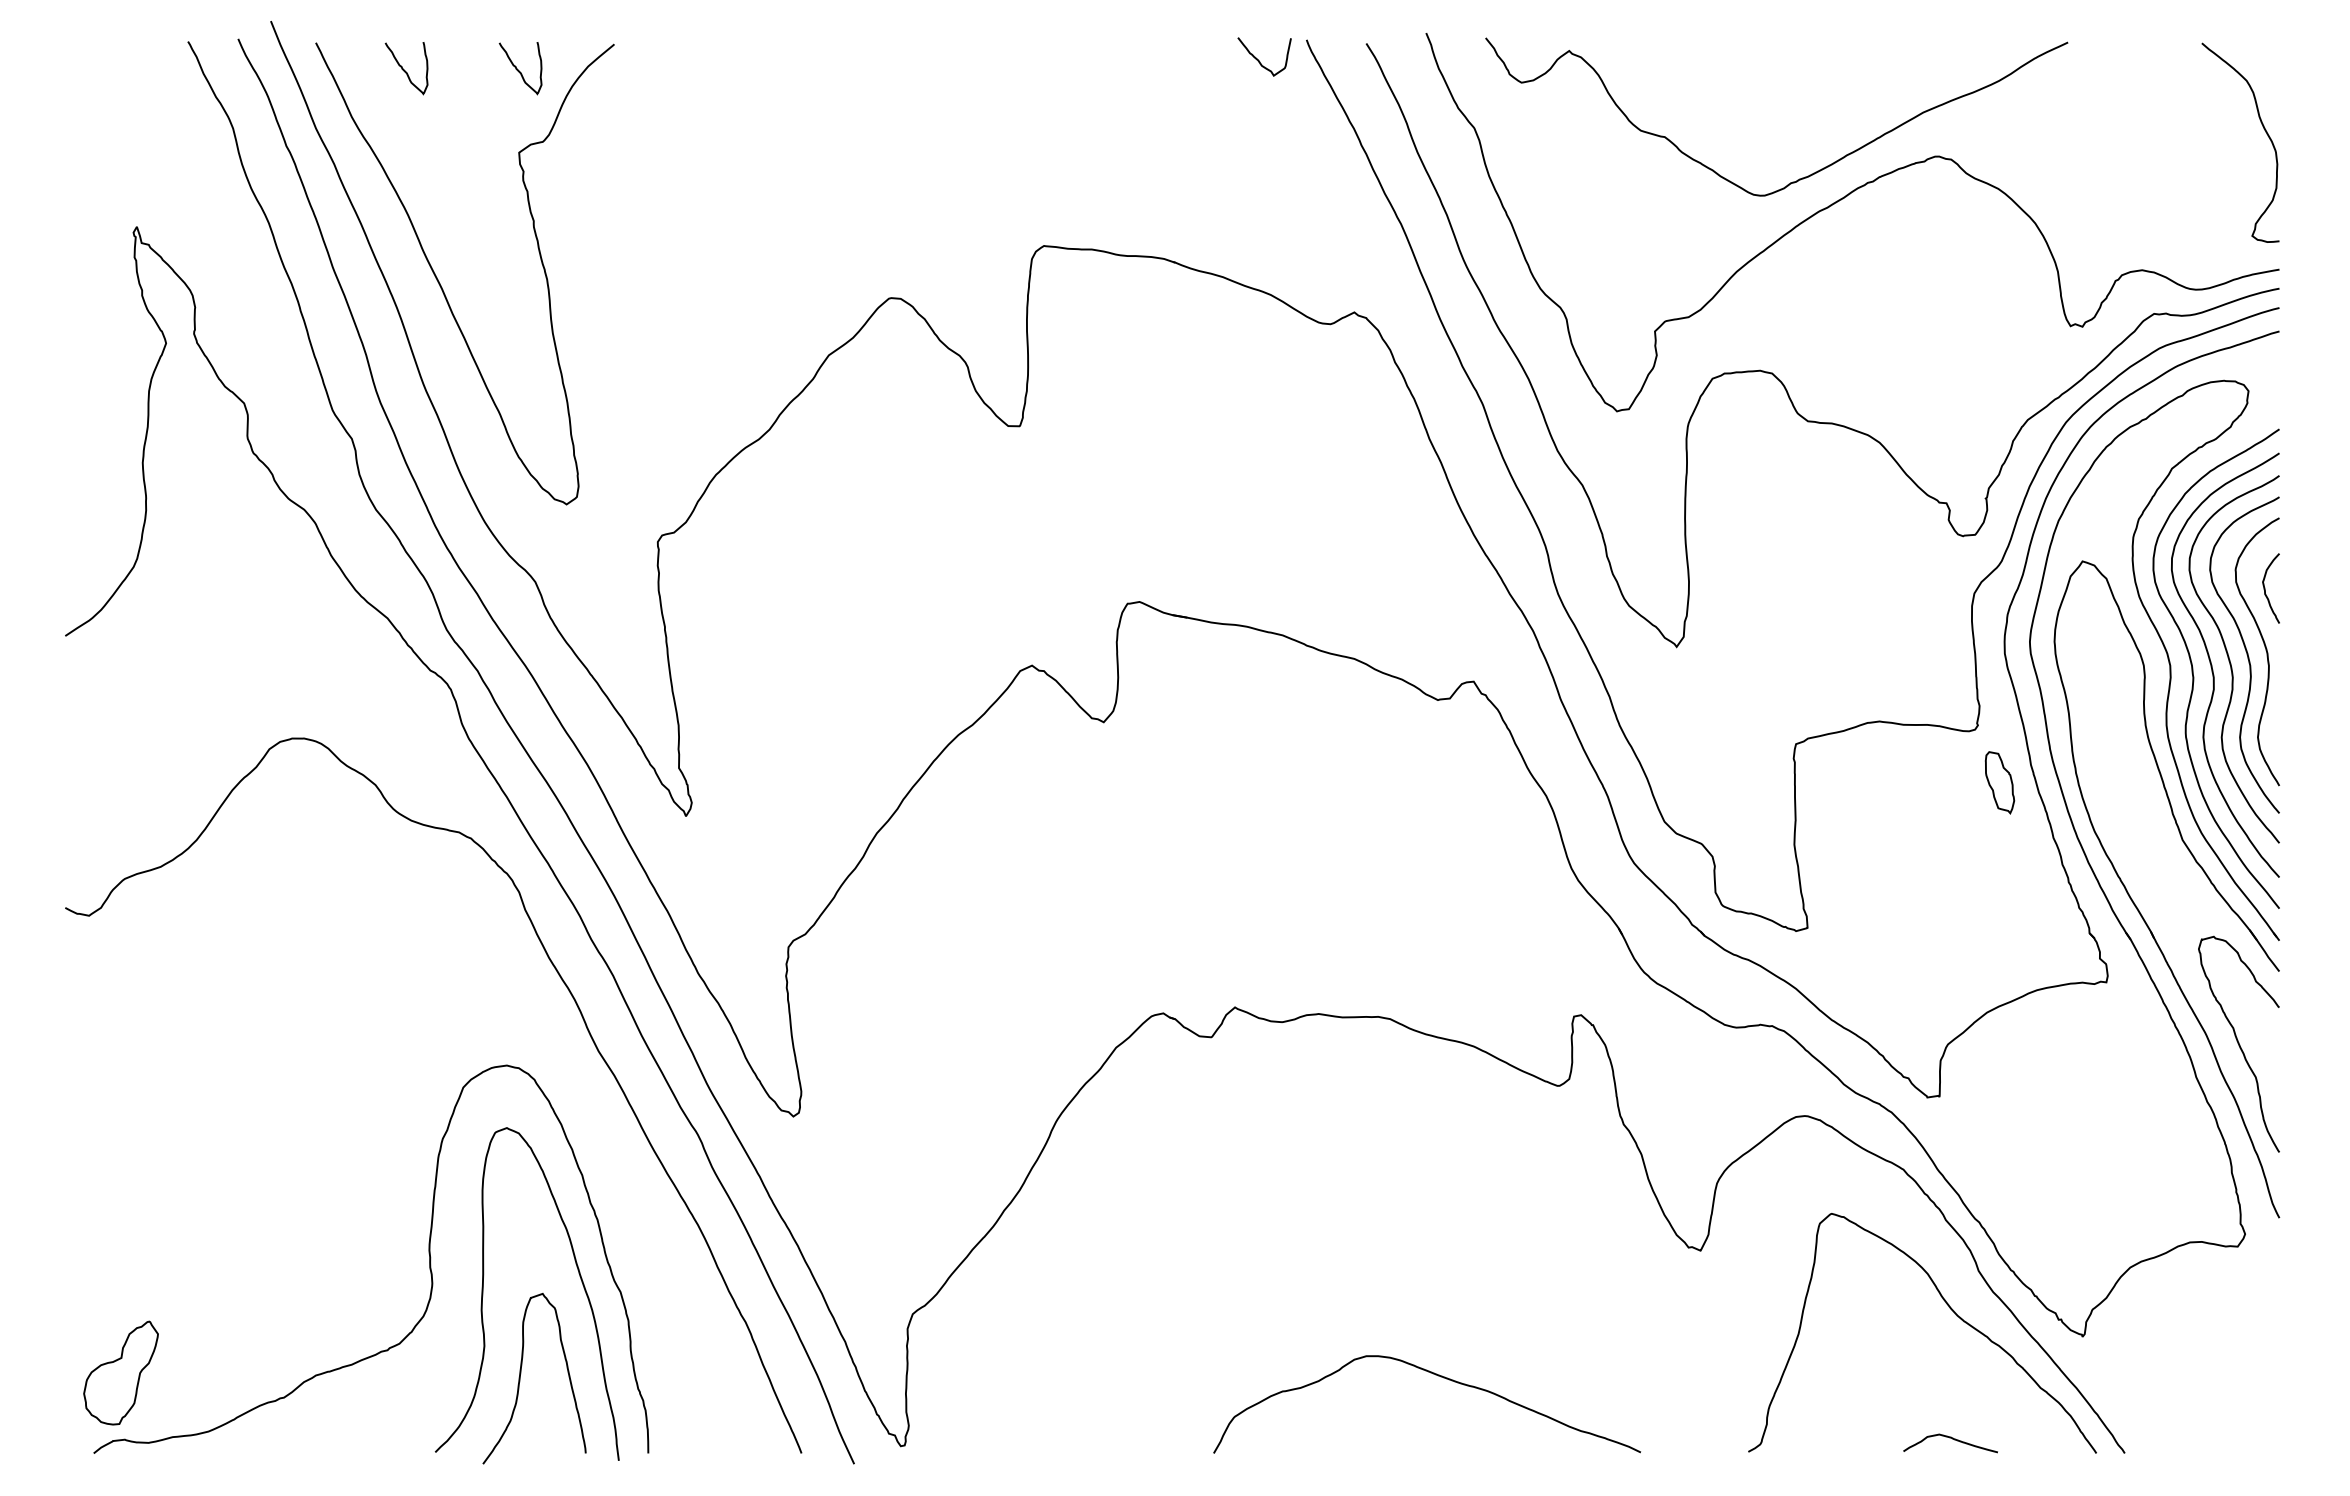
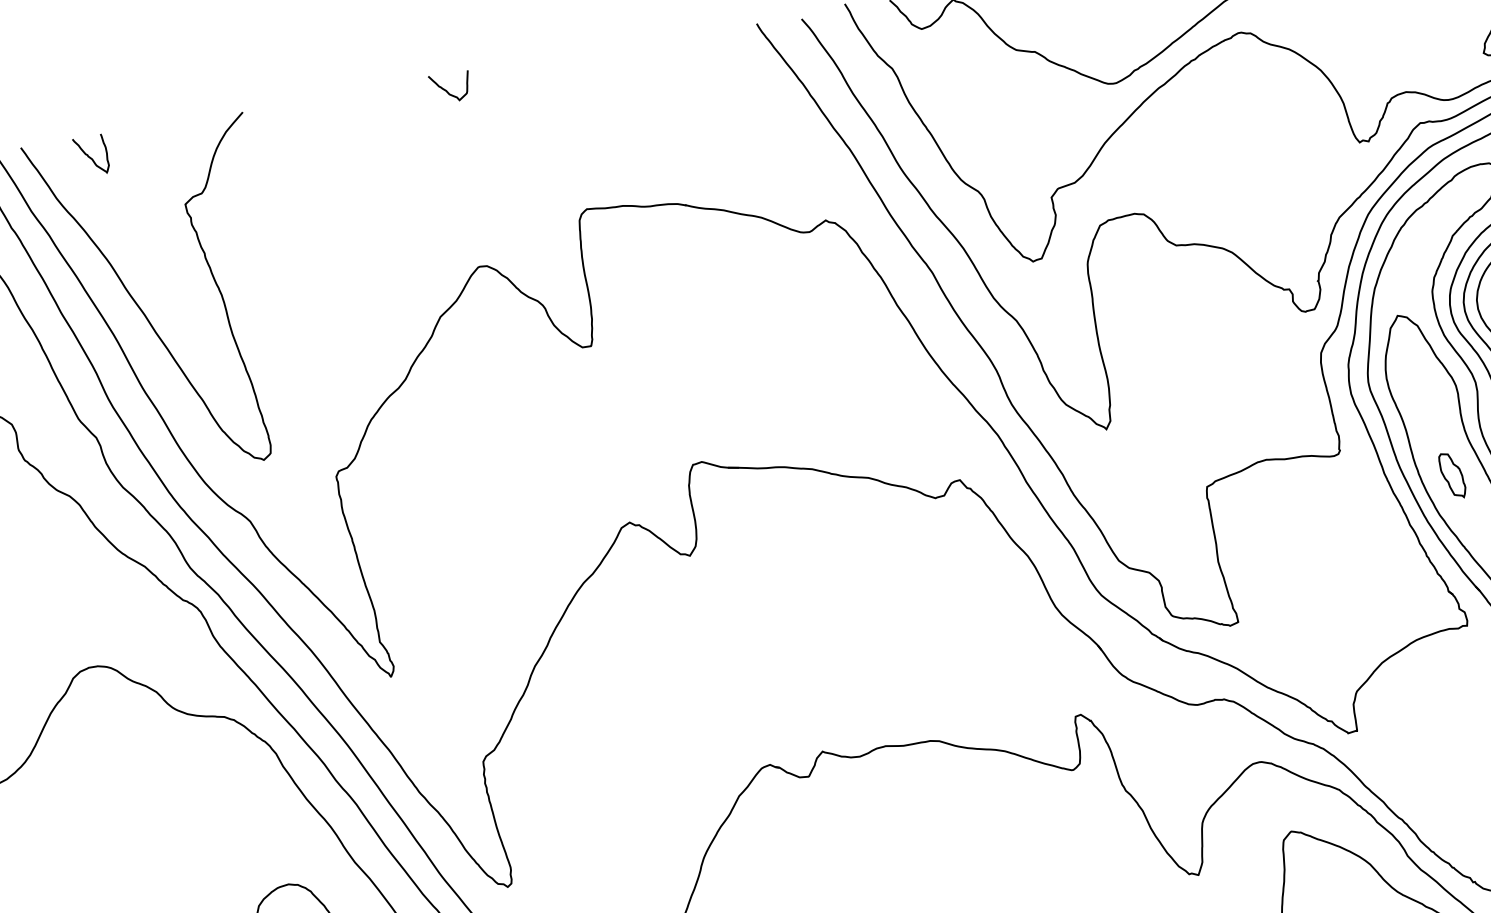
curve: (1259, 60) -> (447, 90), moved
curve: (518, 69) -> (174, 142), removed
part: (1999, 782) -> (1452, 475), moved

